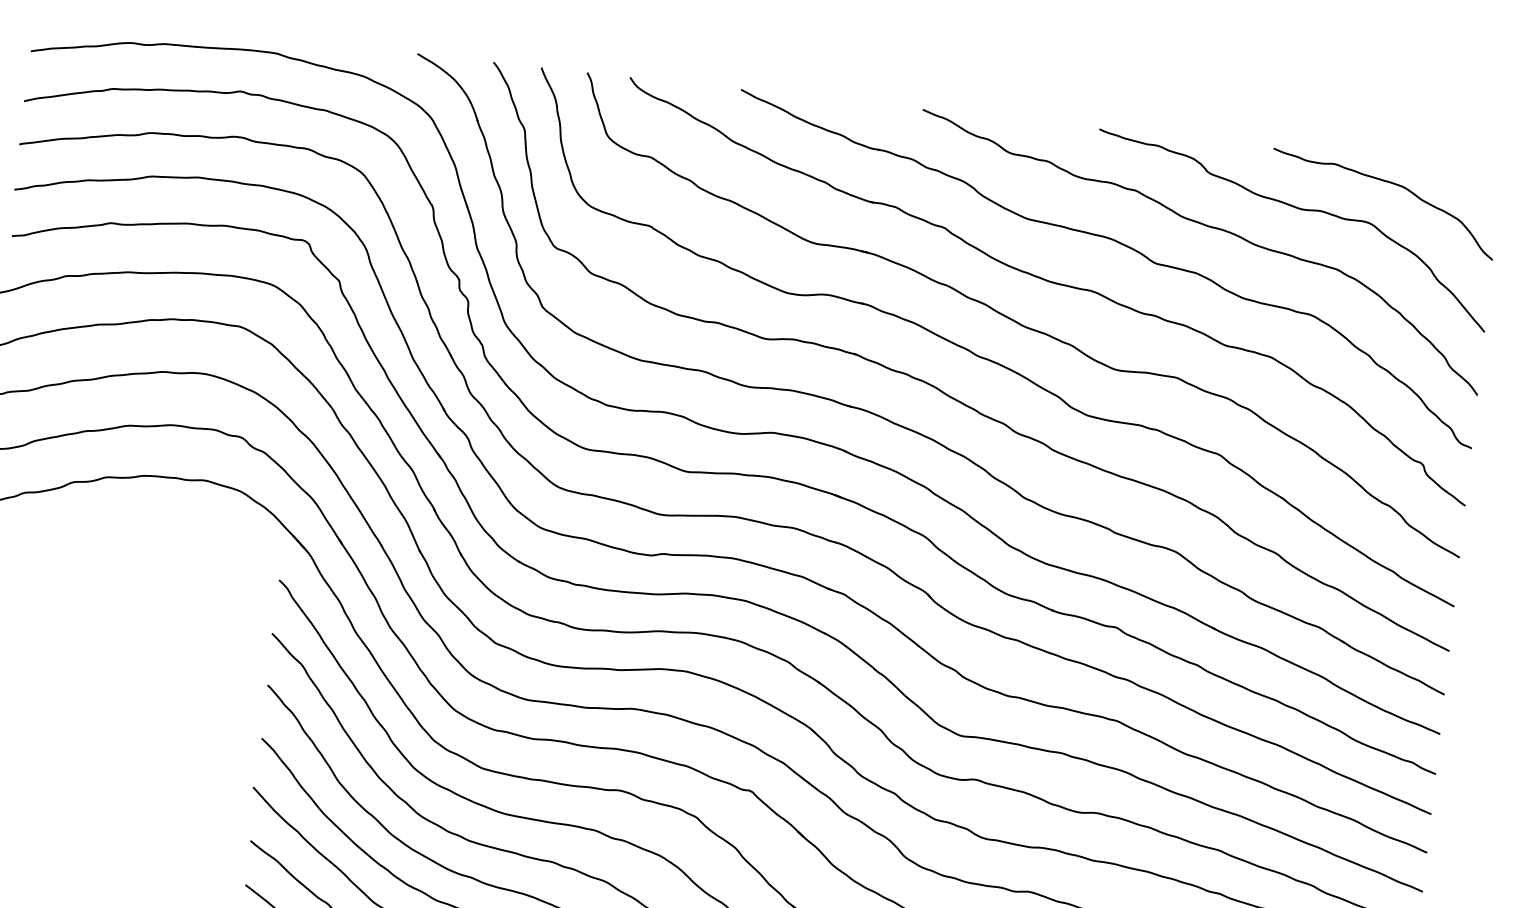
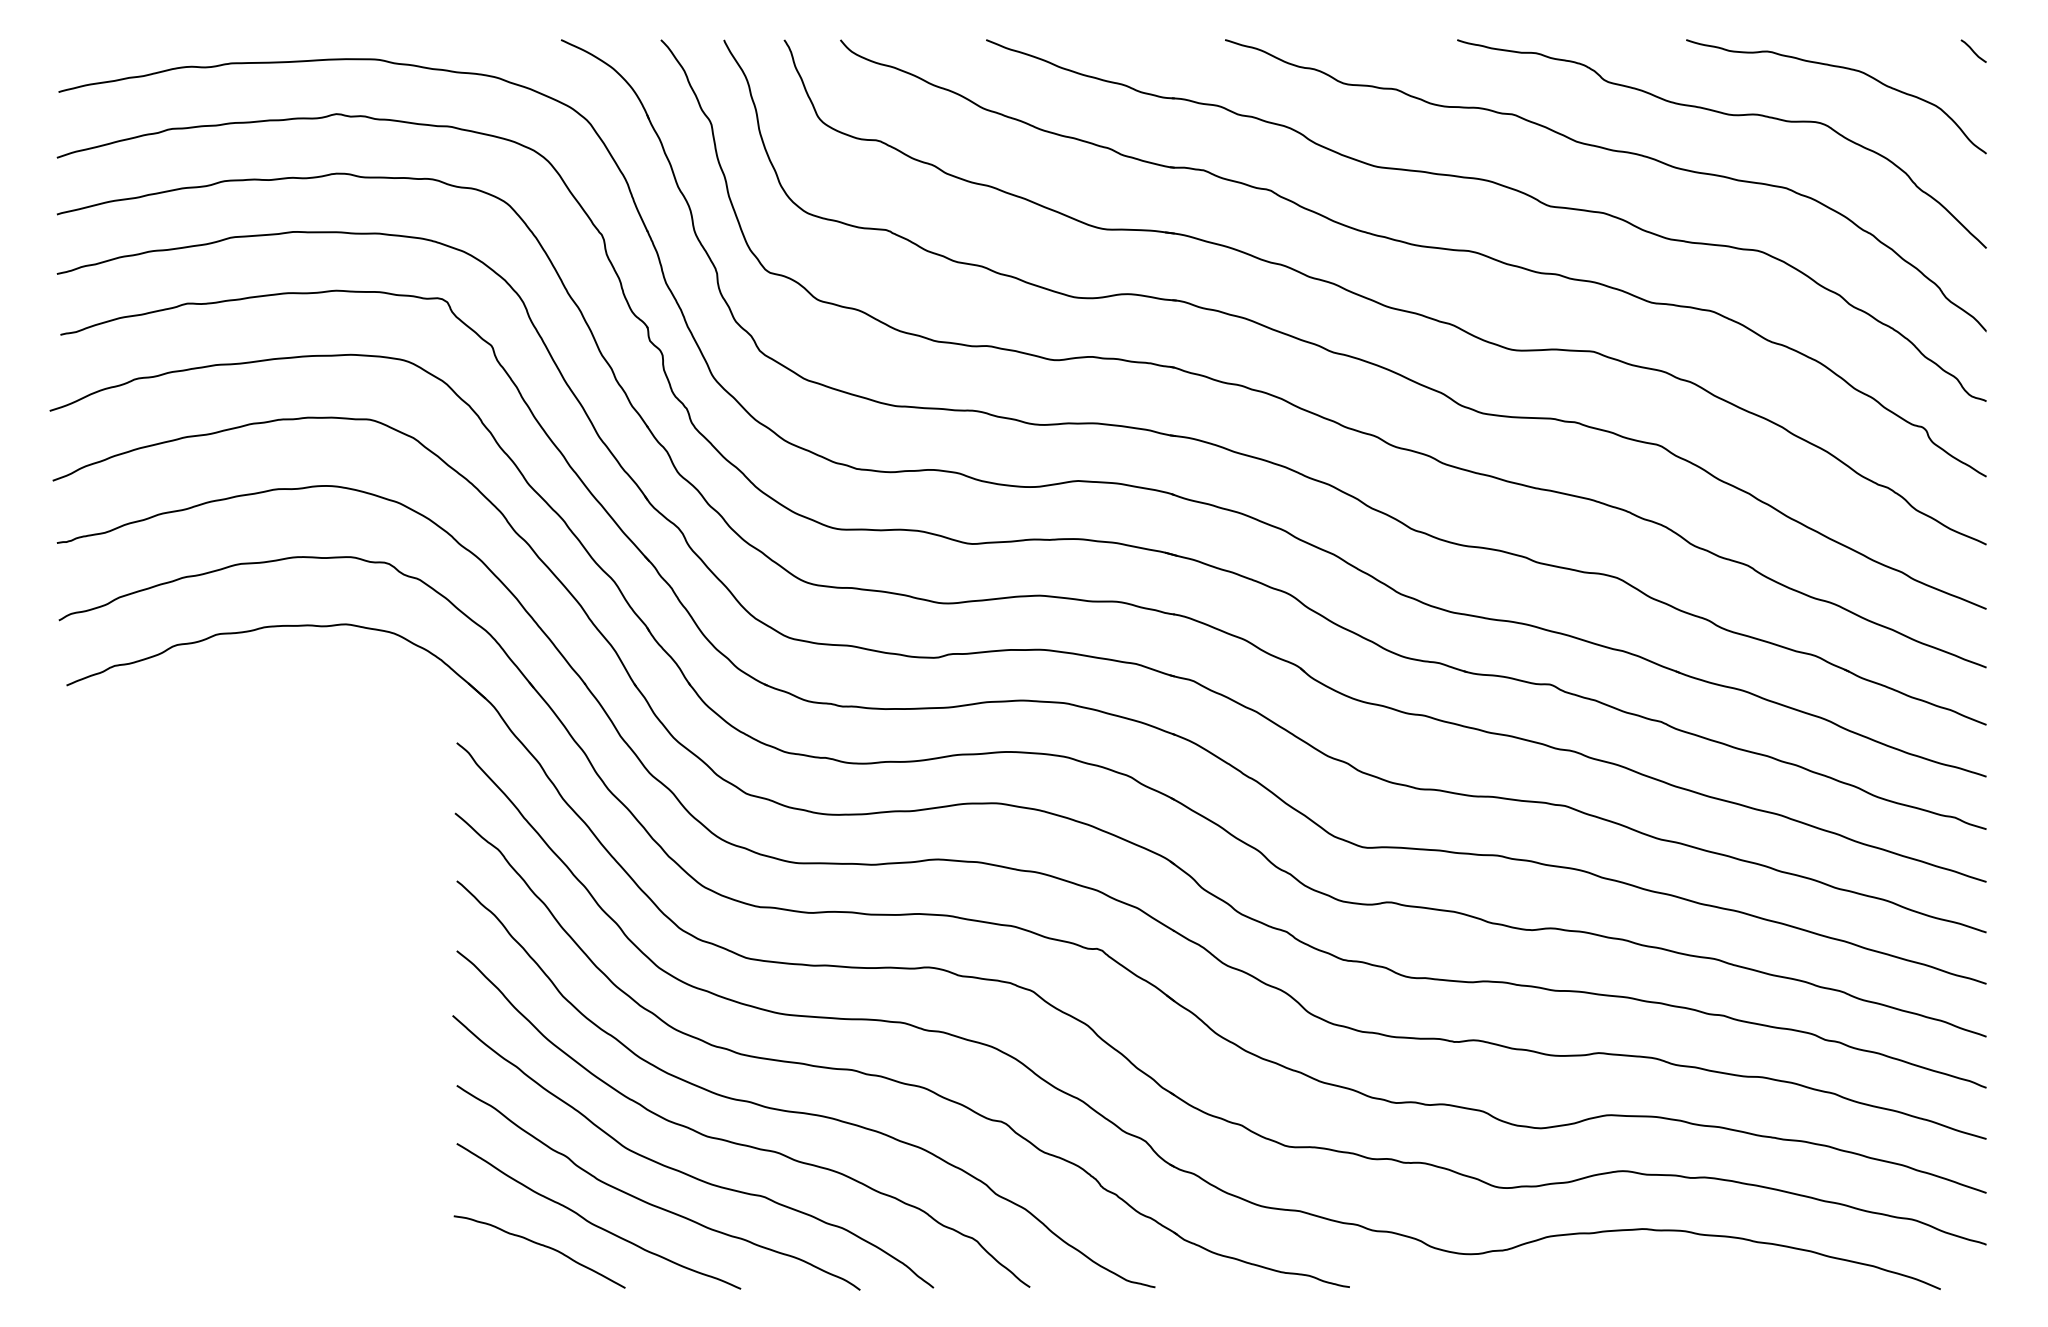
line: (1491, 180) -> (1973, 50), added

